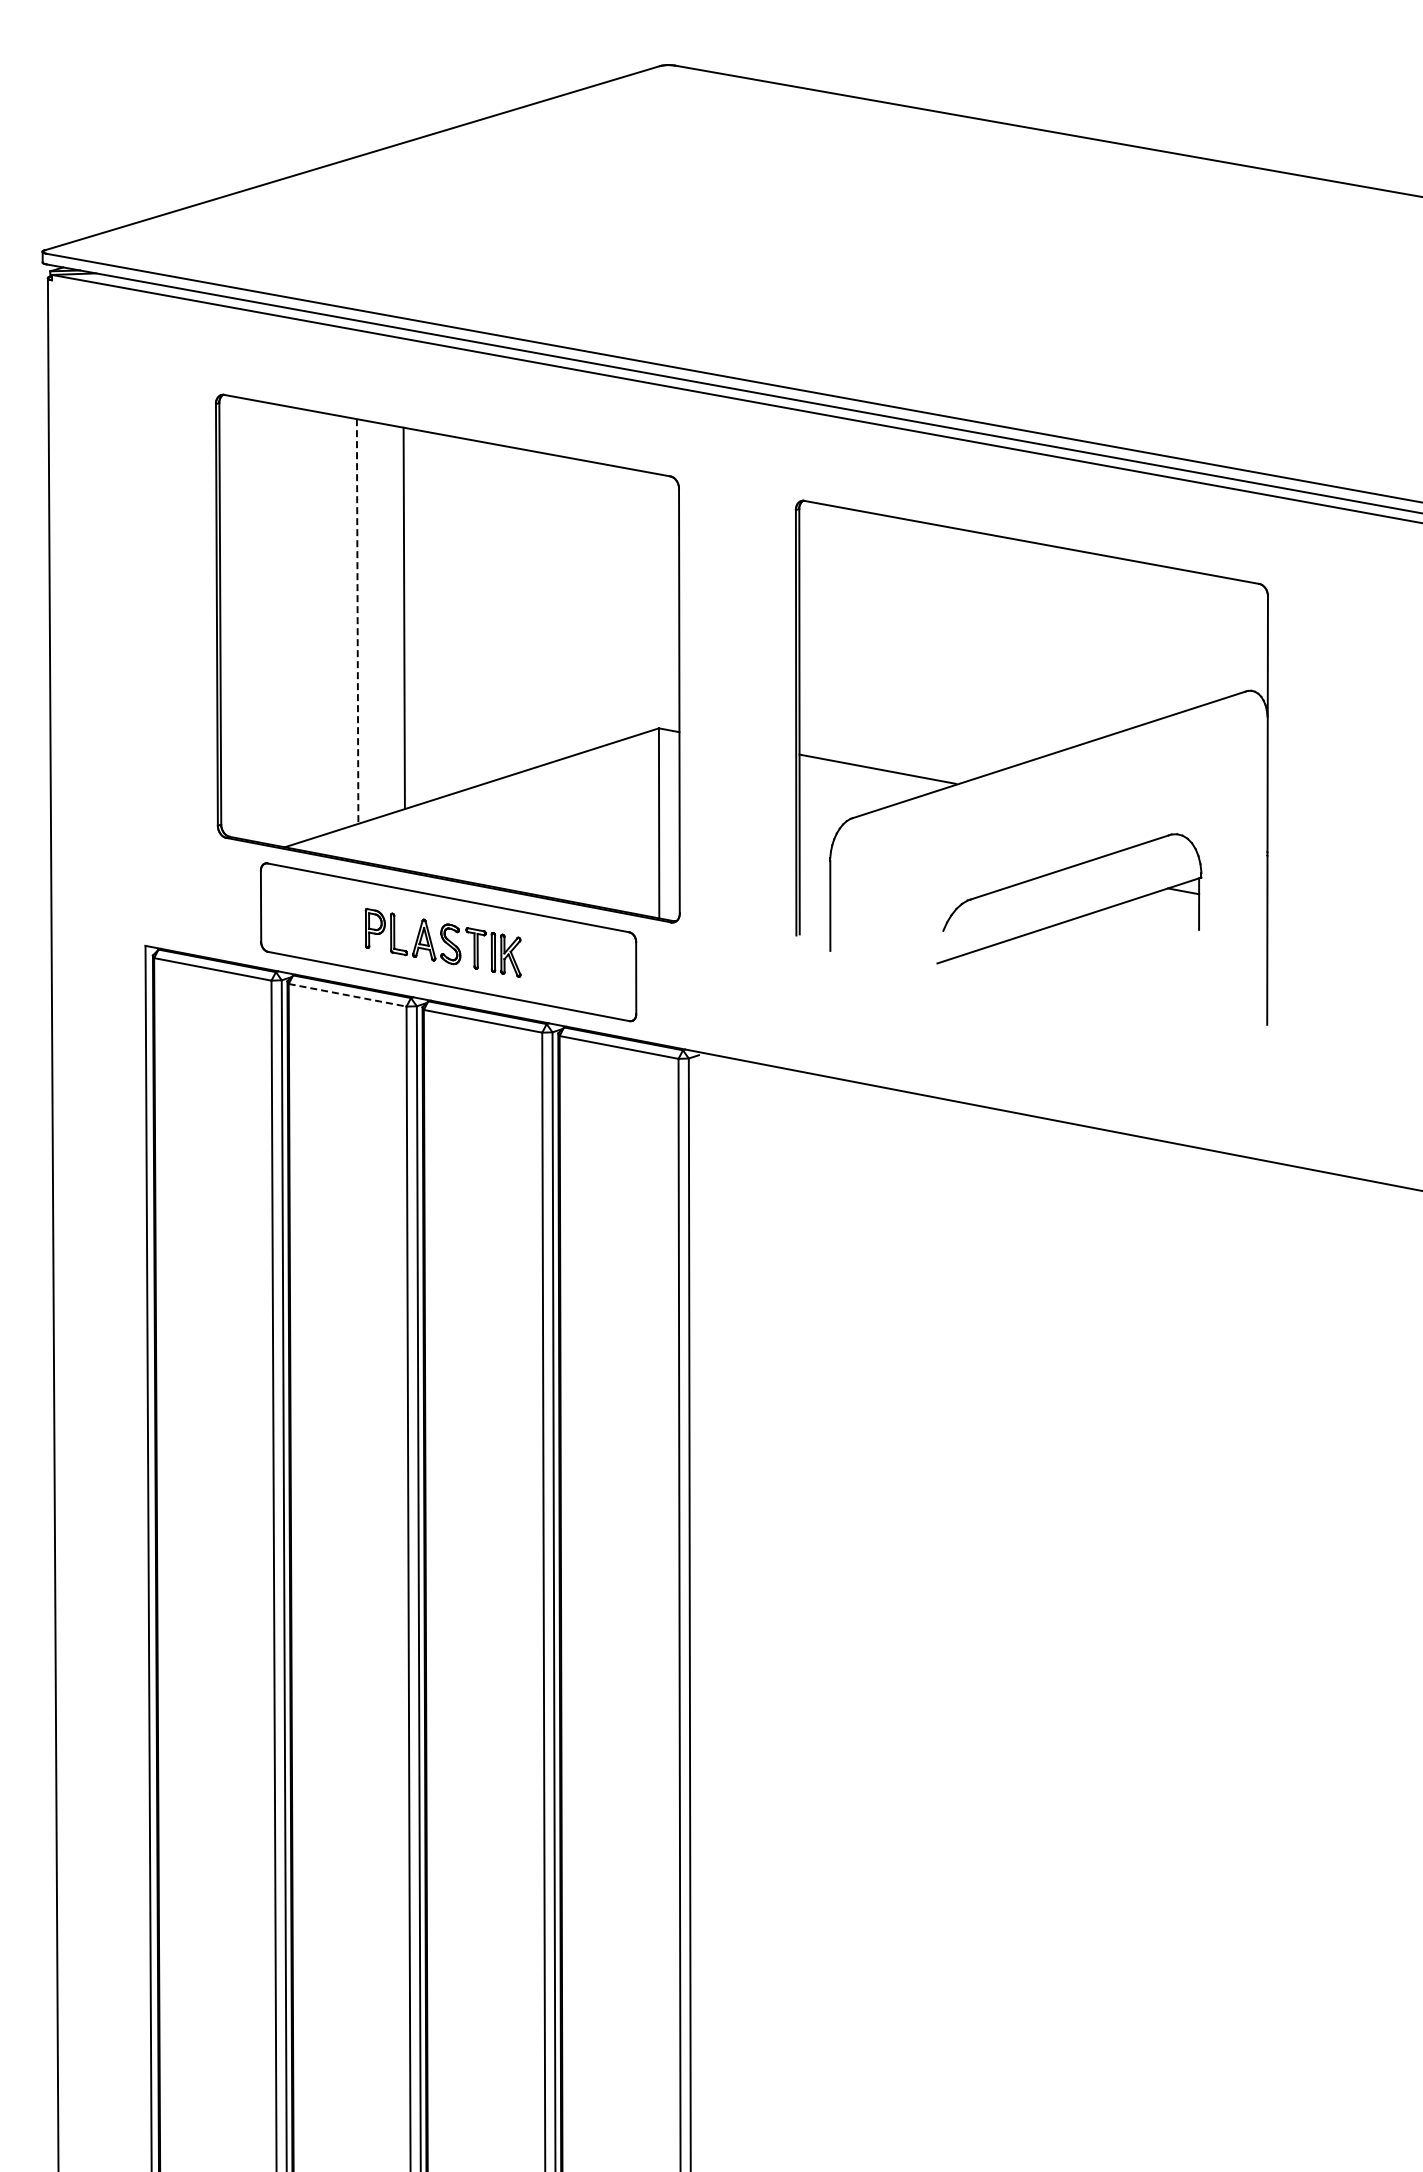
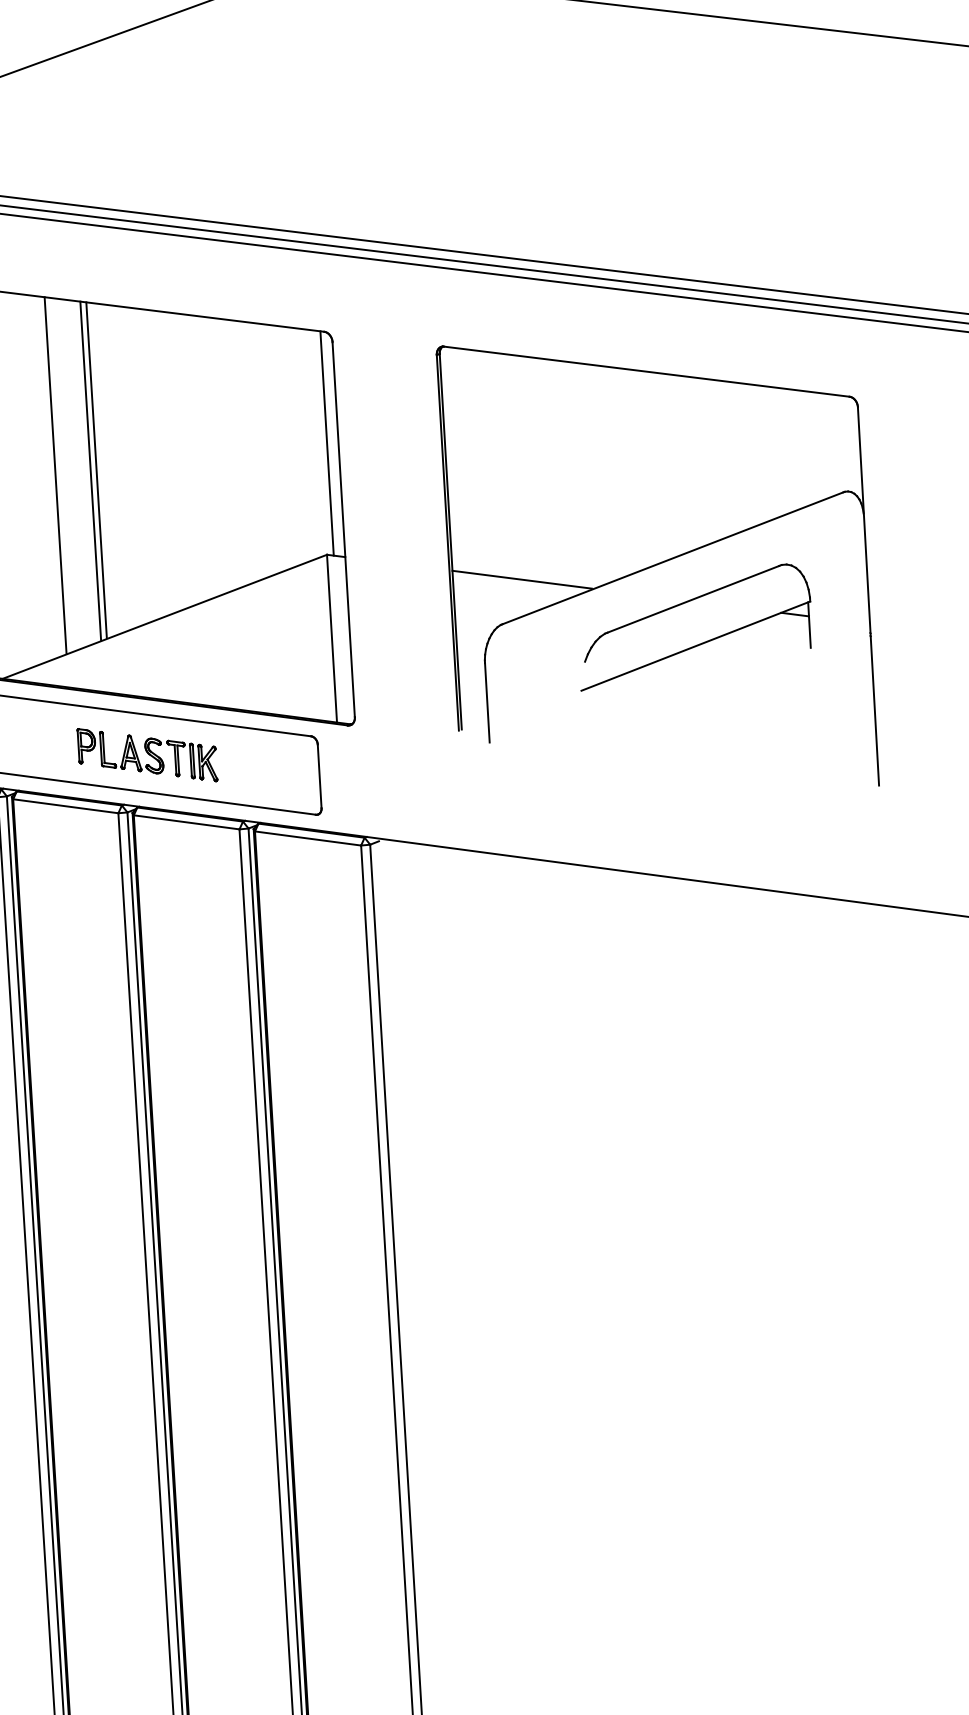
line: (666, 602) -> (327, 443), added
line: (397, 618) -> (90, 471), added
line: (357, 620) -> (55, 474), dashed -> solid
part: (1074, 917) -> (700, 643), moved
line: (347, 995) -> (65, 806), dashed -> solid

